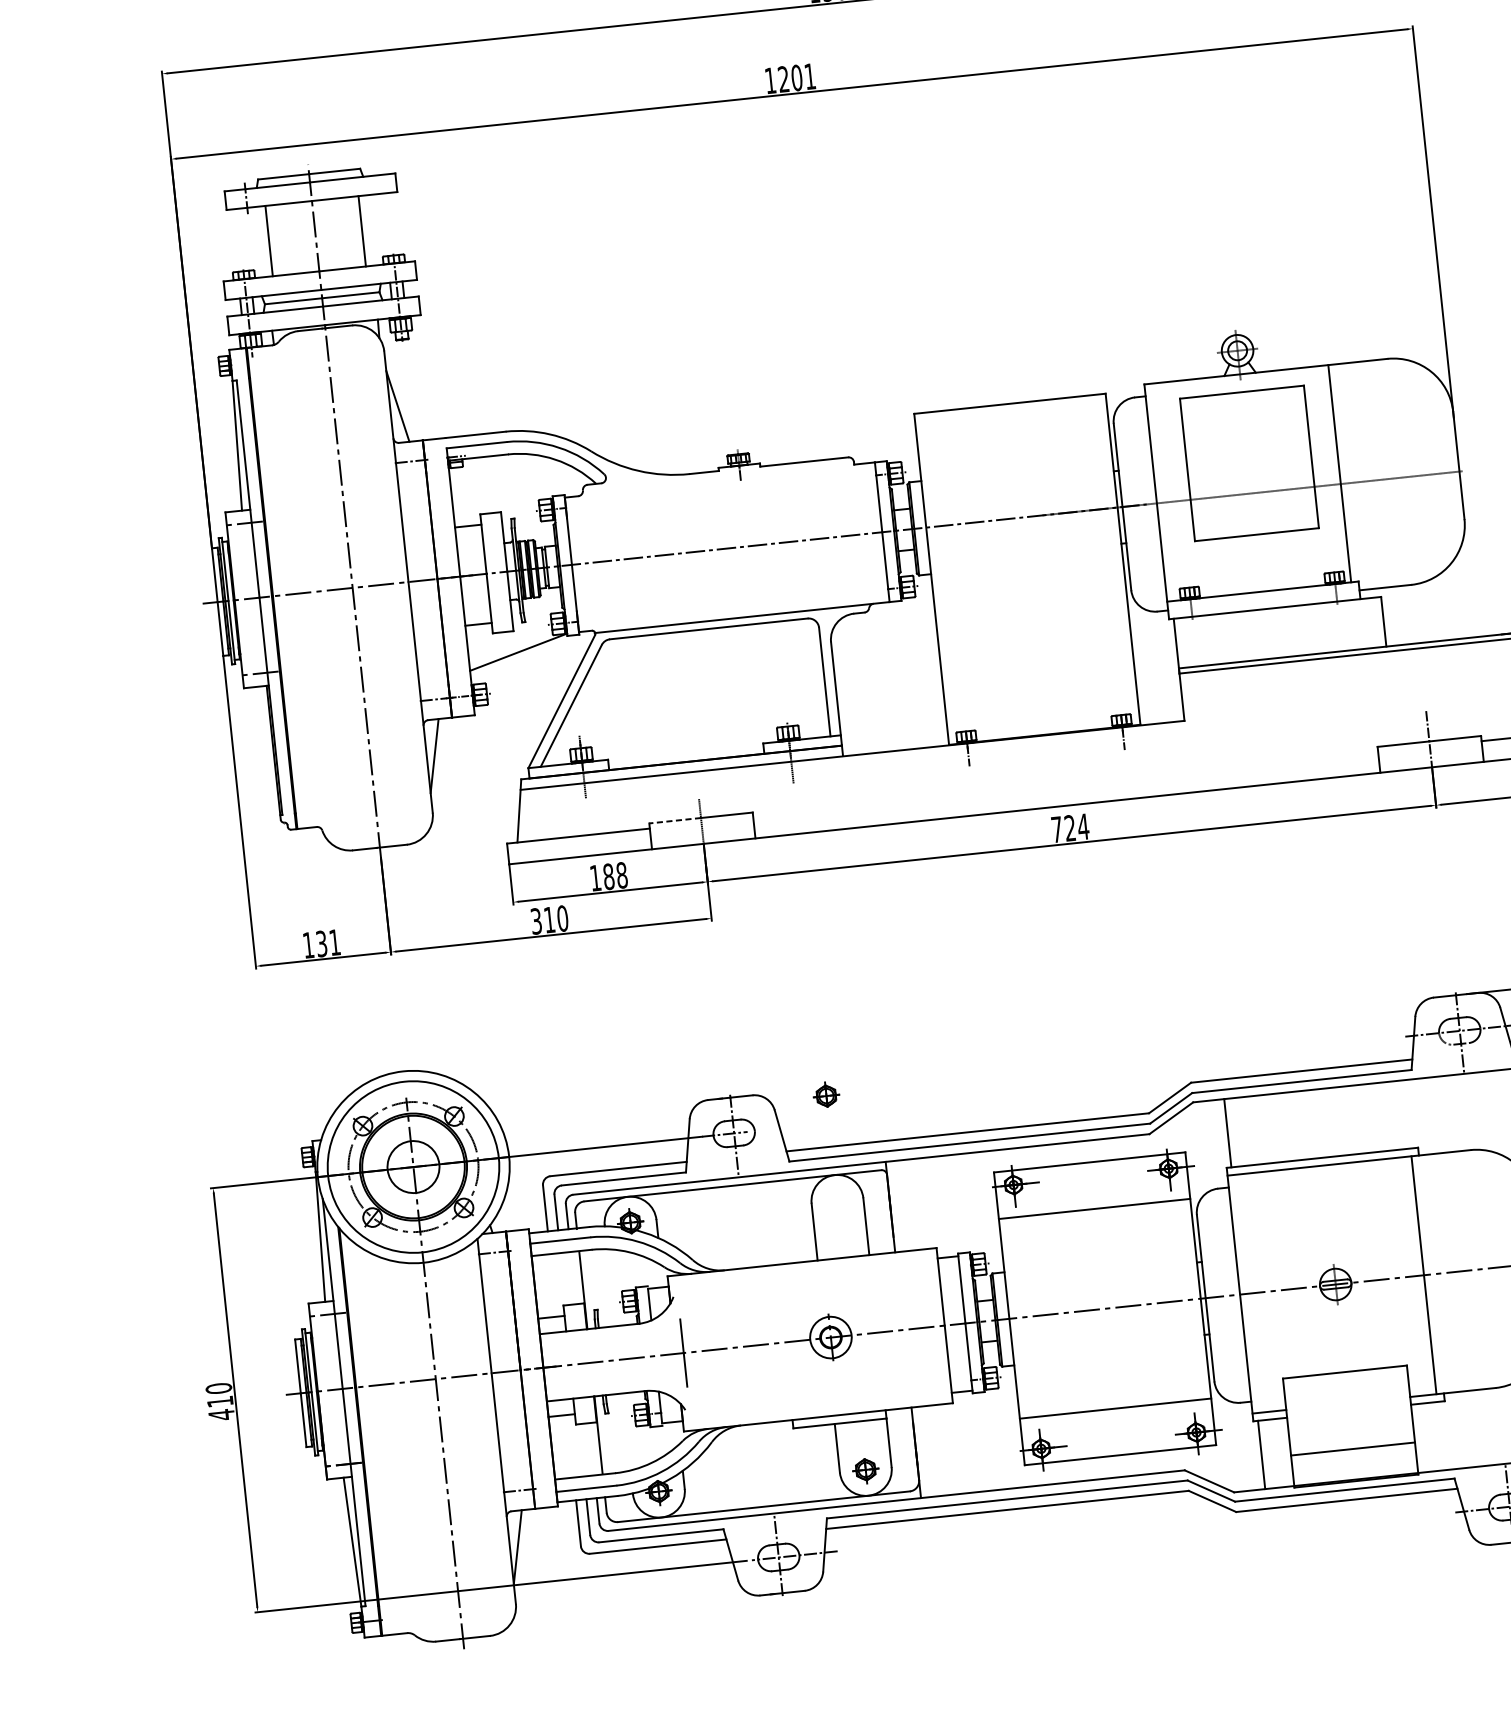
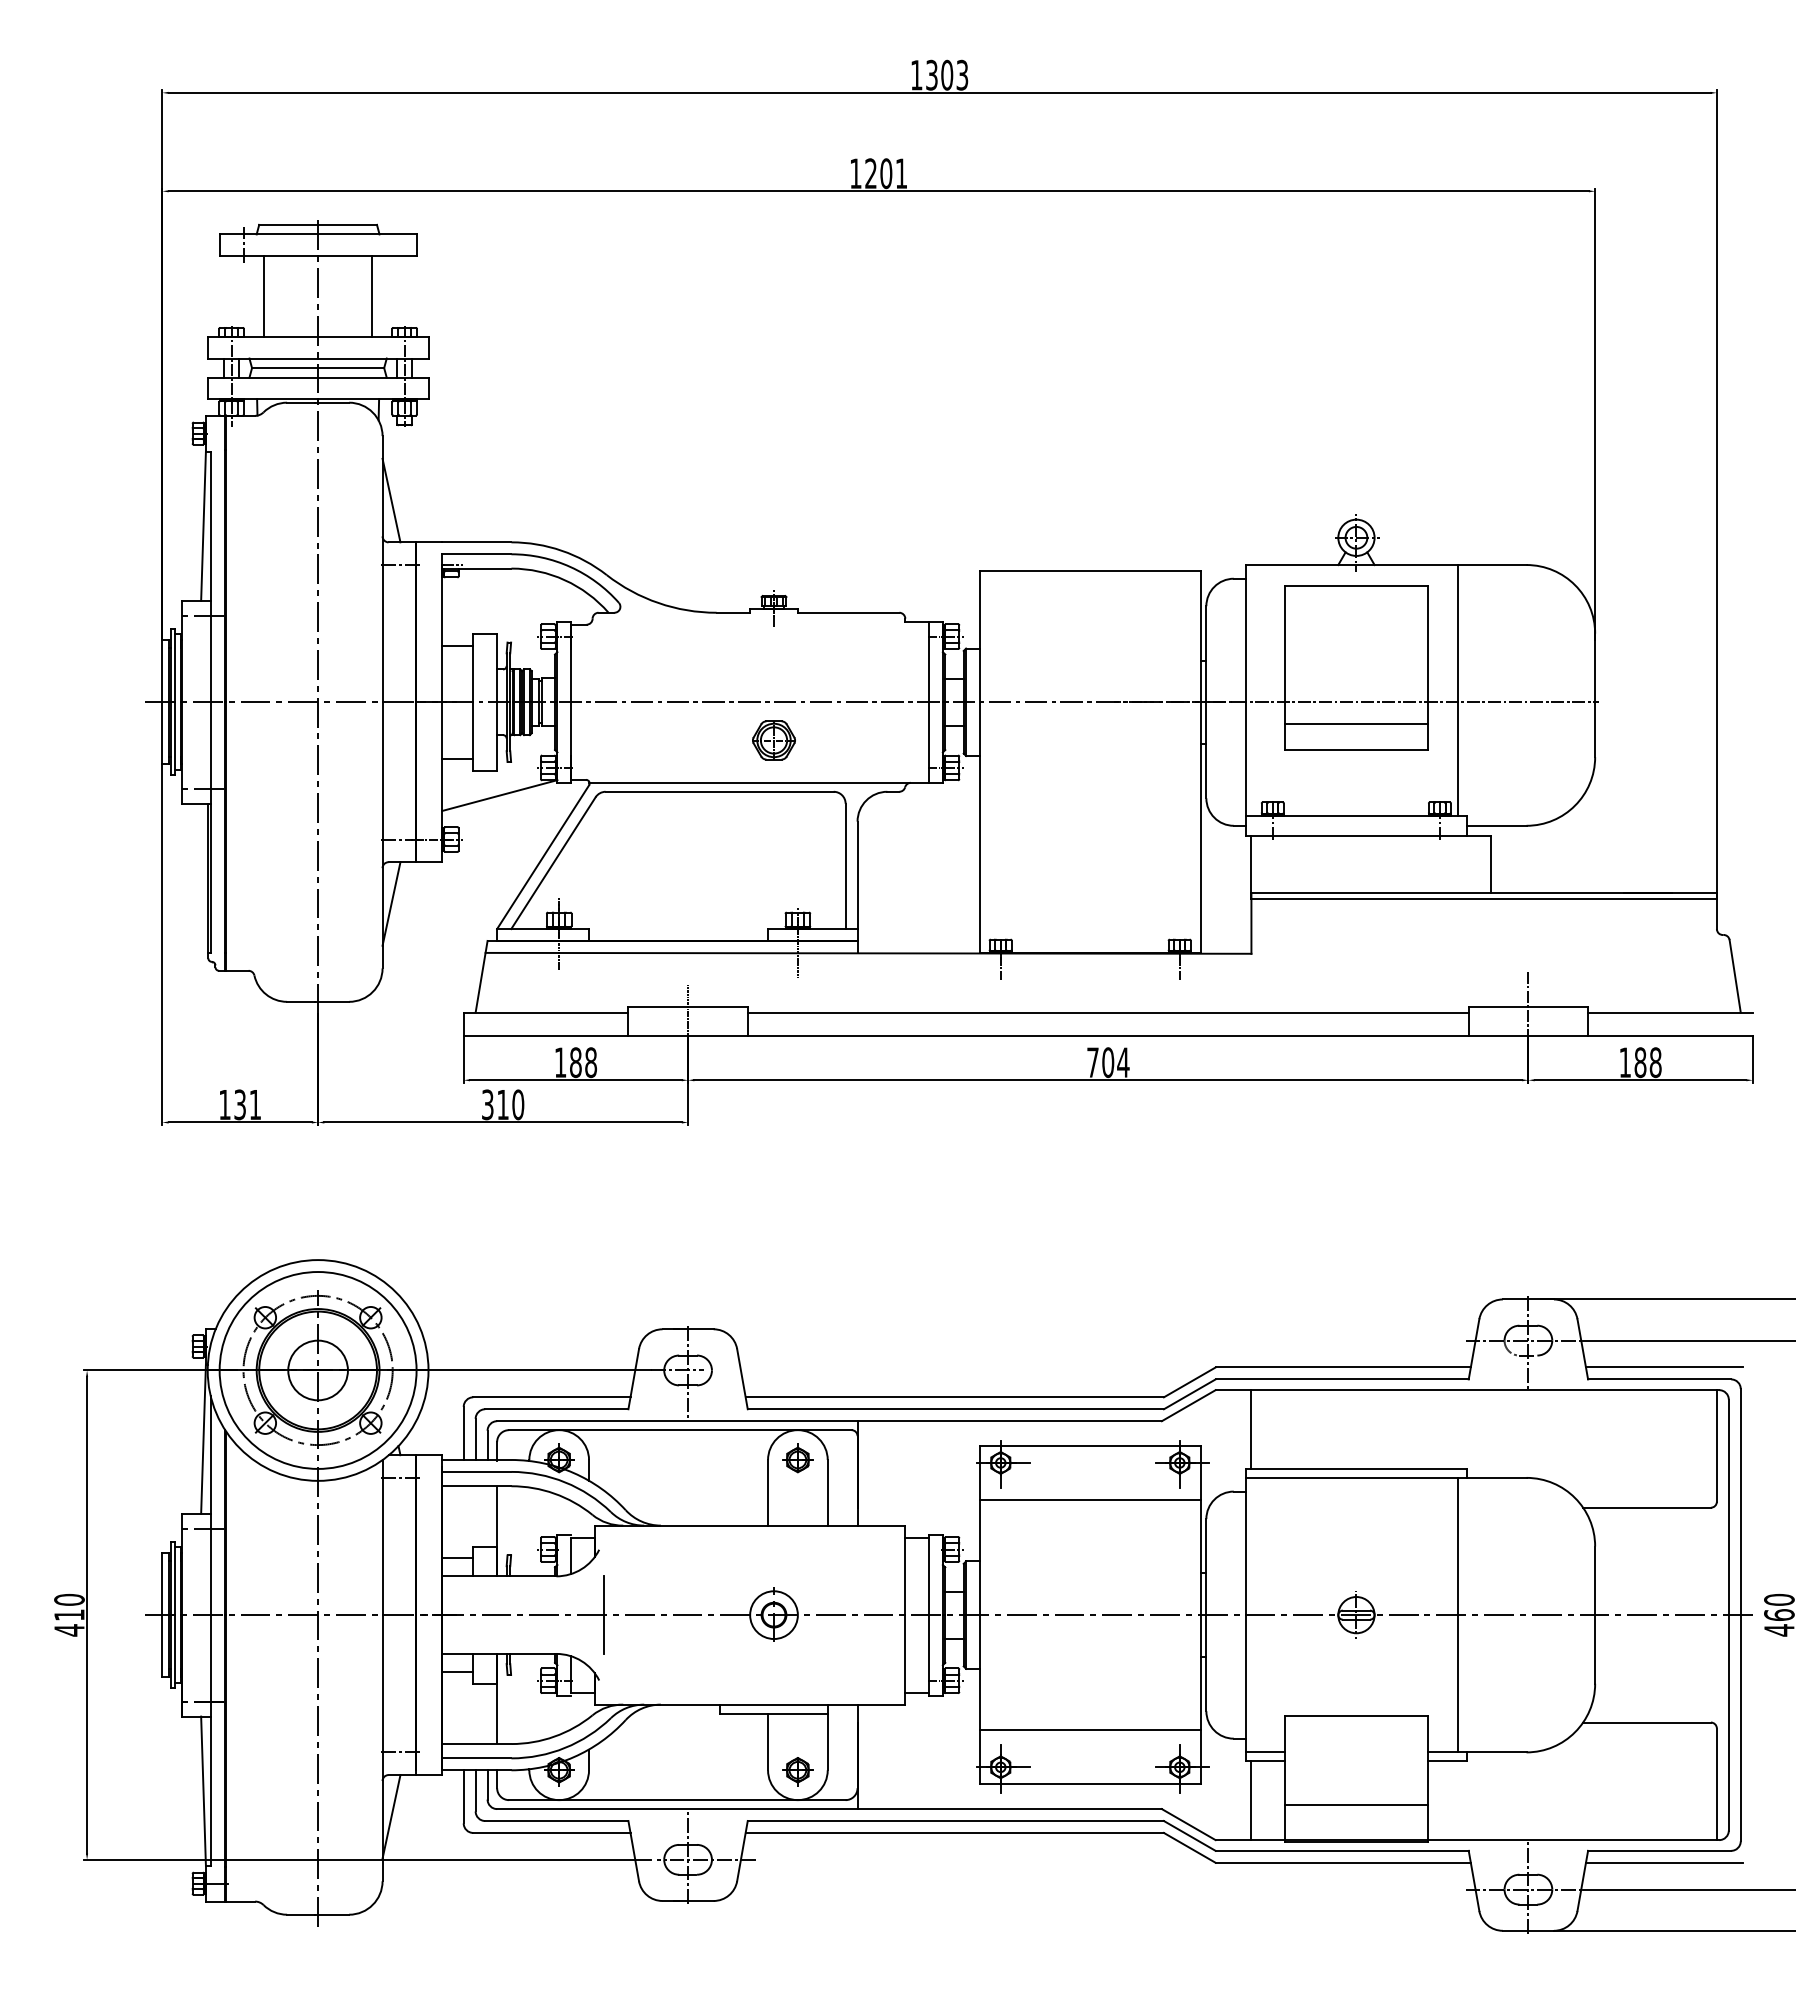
line: (1253, 511) -> (1355, 723), added
part: (750, 579) -> (773, 740), added
line: (1065, 784) -> (1107, 1012), added
line: (675, 820) -> (658, 1006), dashed -> solid
text: (1070, 828) -> (1108, 1062), 724 -> 704
part: (826, 1094) -> (797, 1458), moved

